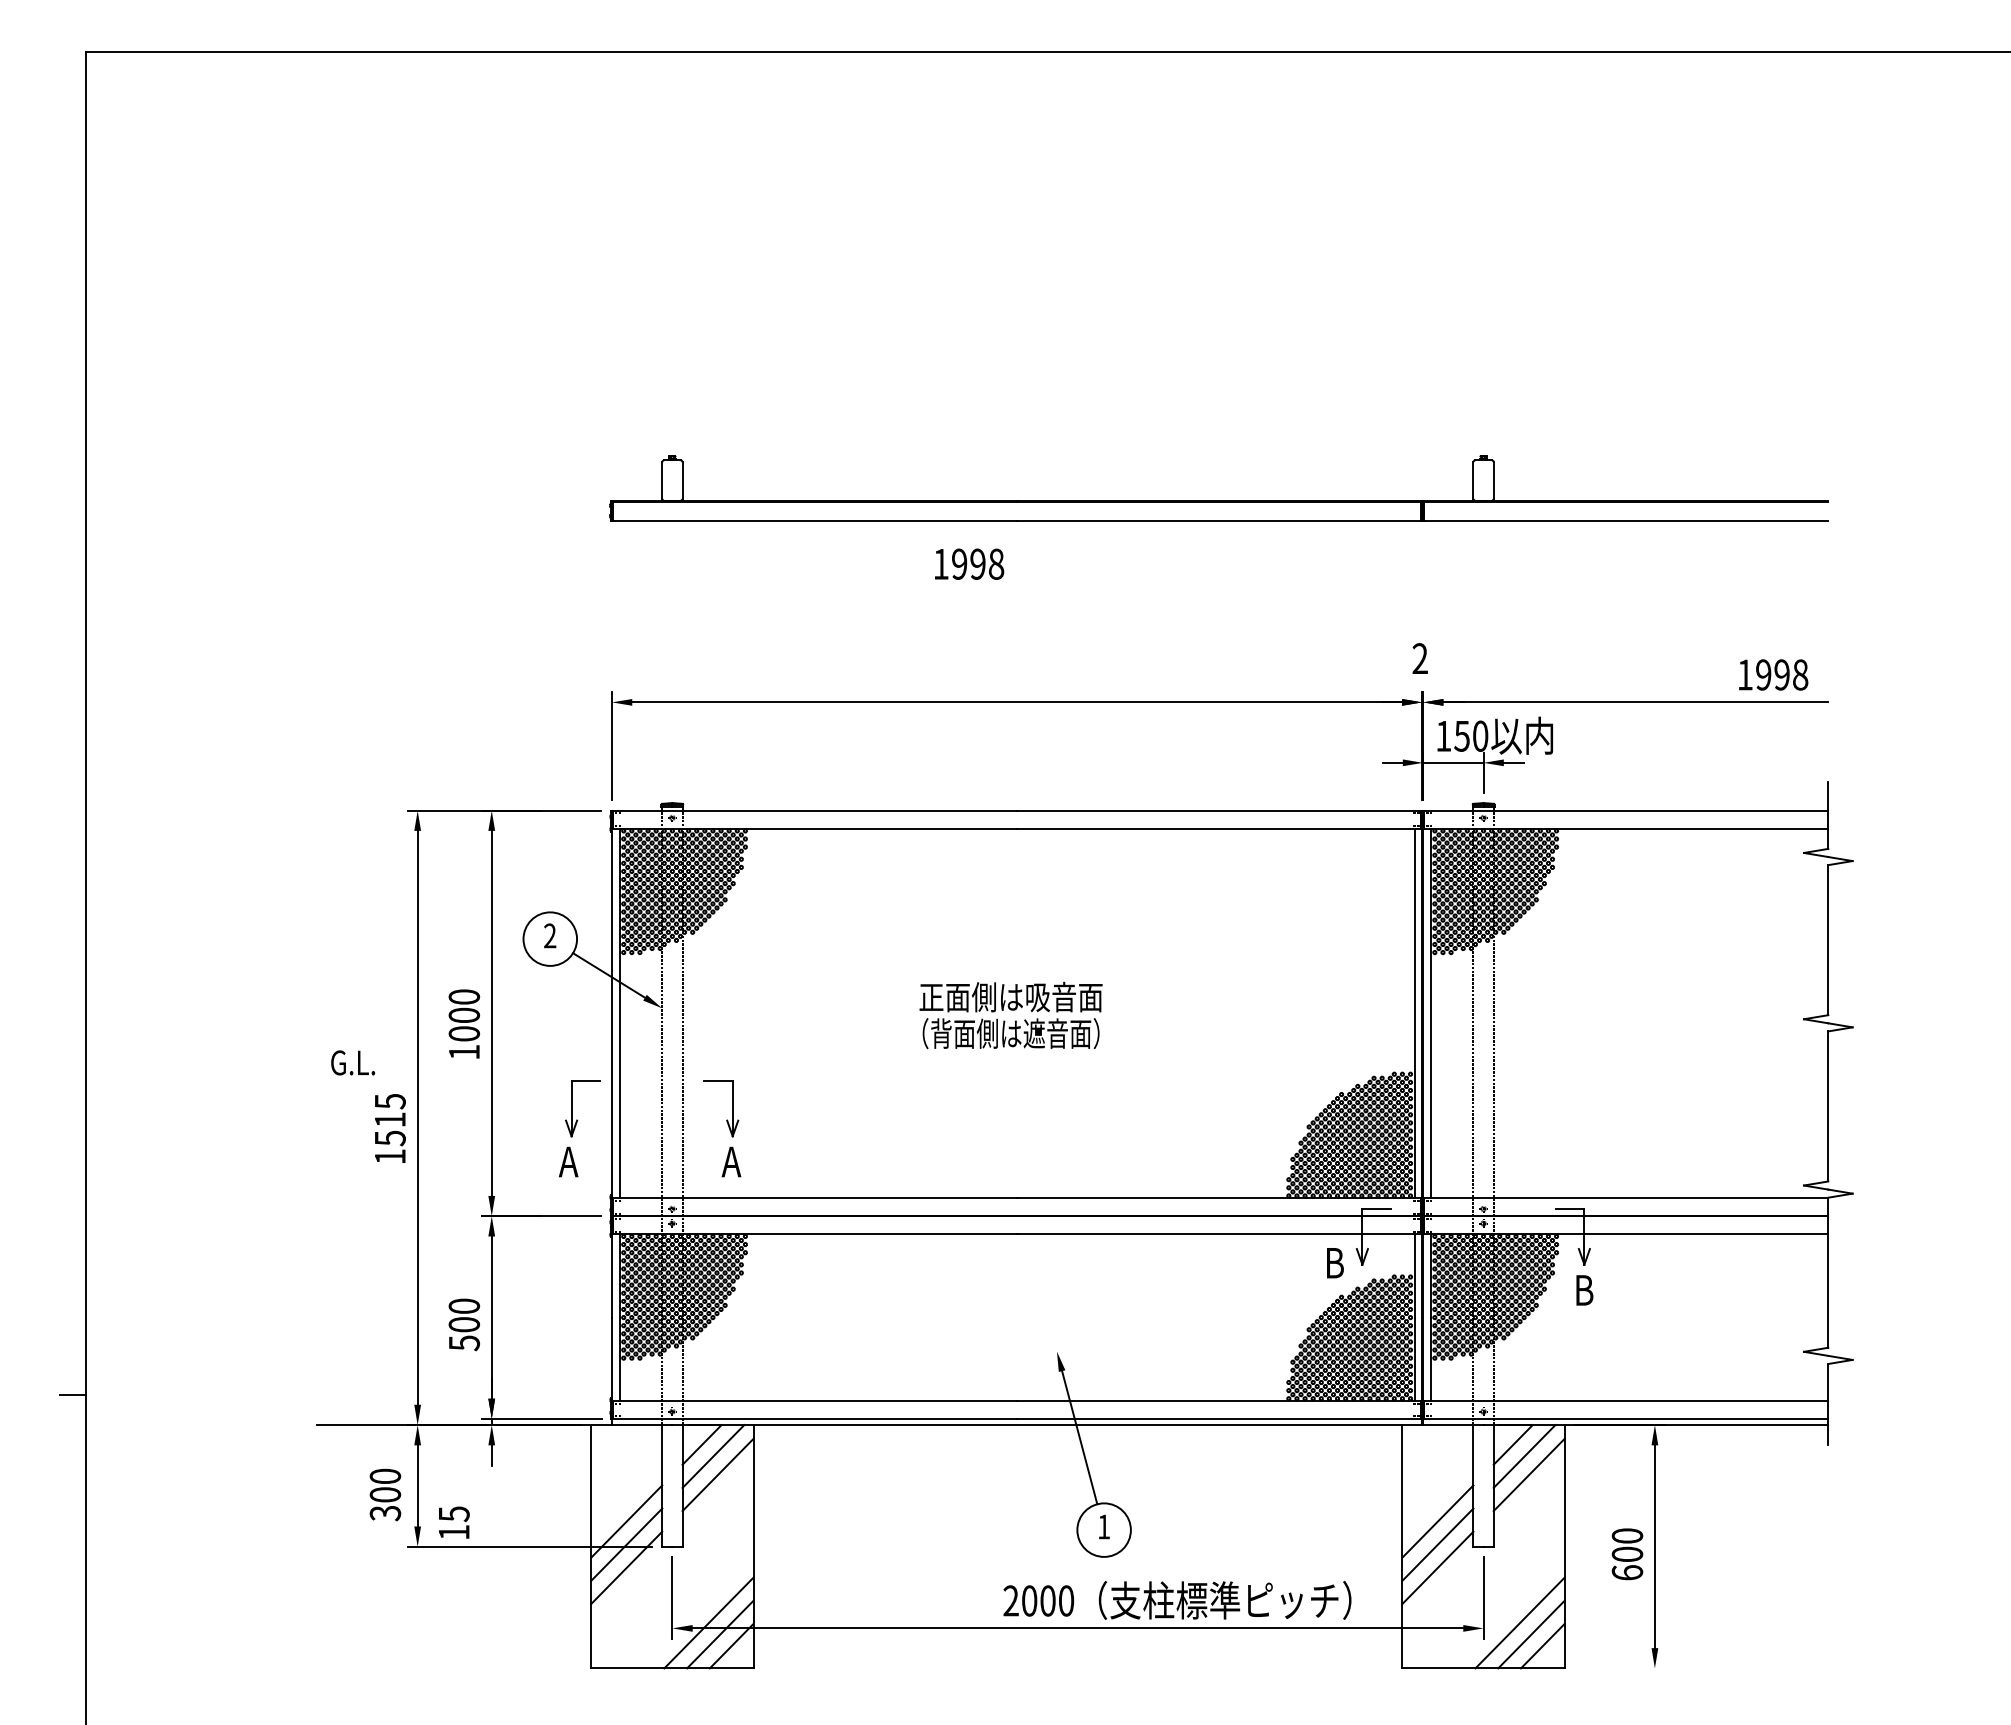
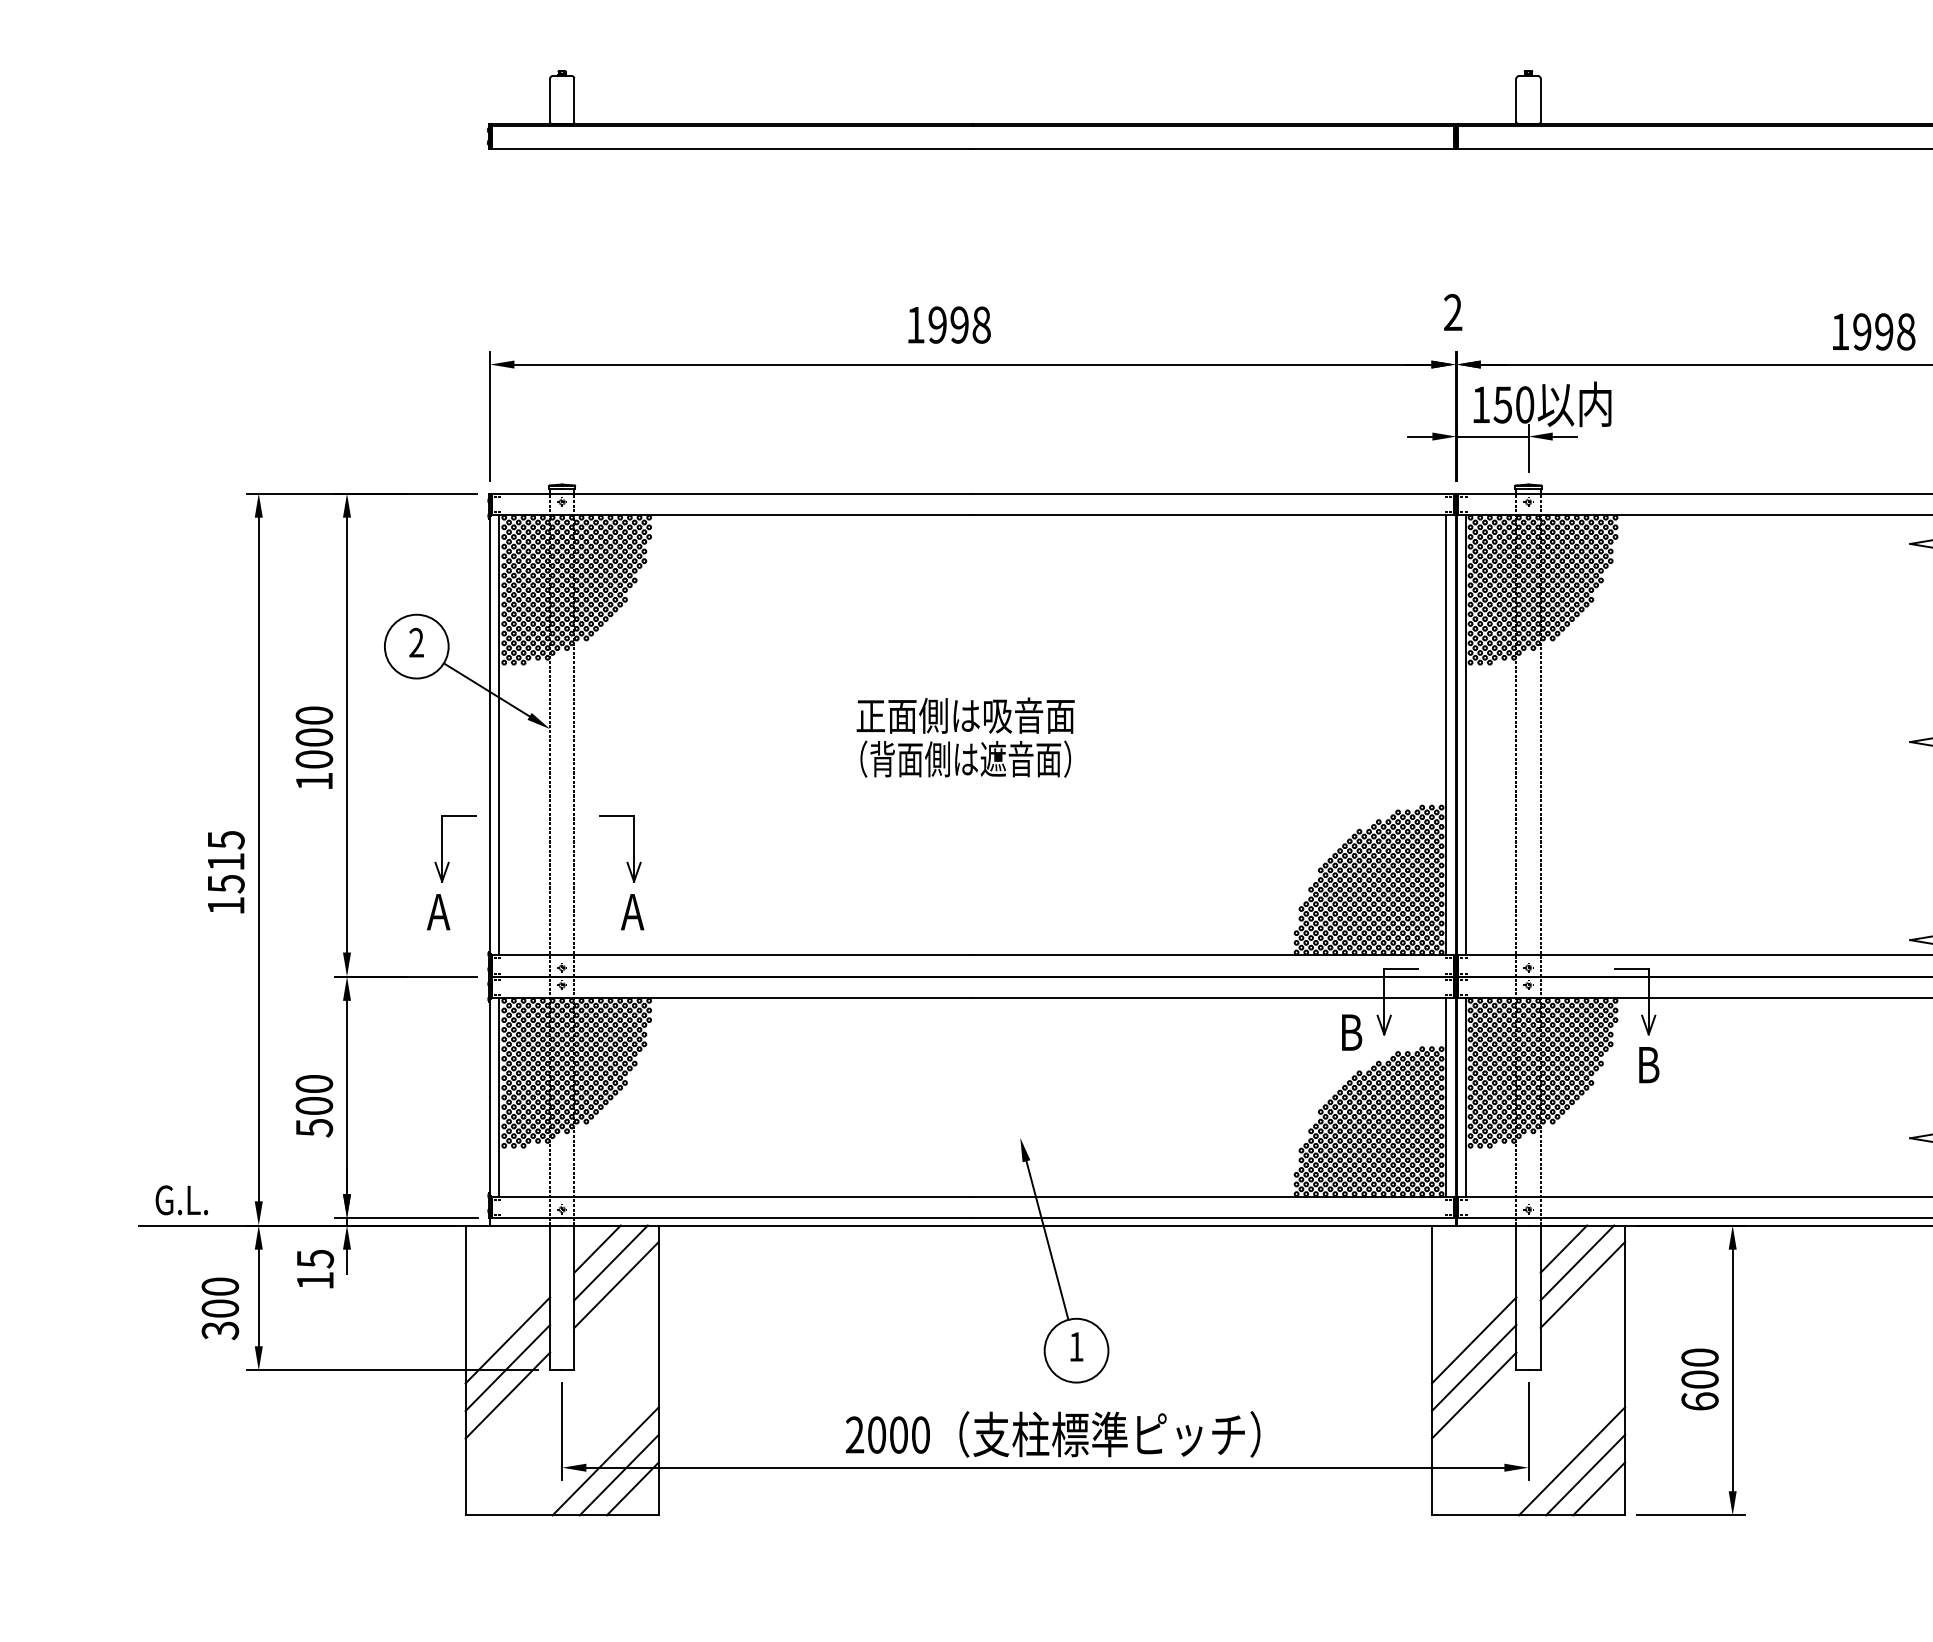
text: (969, 563) -> (949, 324), moved
text: (353, 1062) -> (182, 1199), moved
text: (454, 1522) -> (315, 1268), moved
text: (1177, 1600) -> (1053, 1434), moved
line: (1619, 1668) -> (1690, 1515), added

